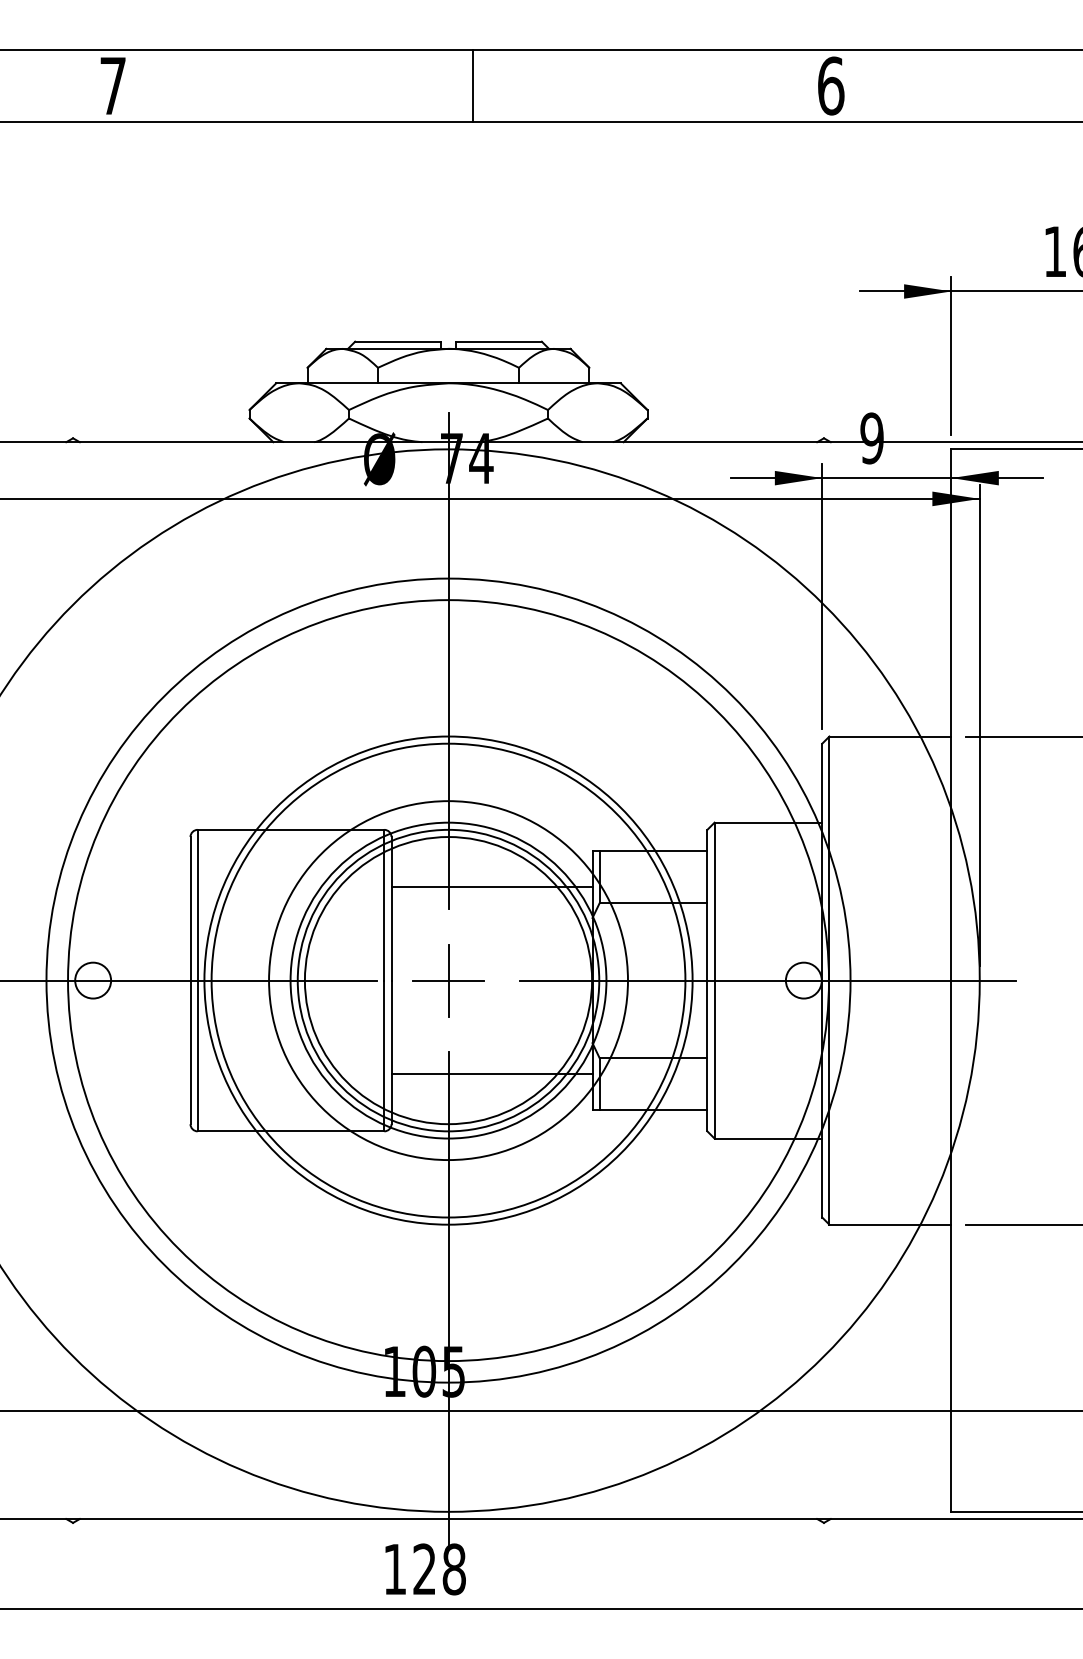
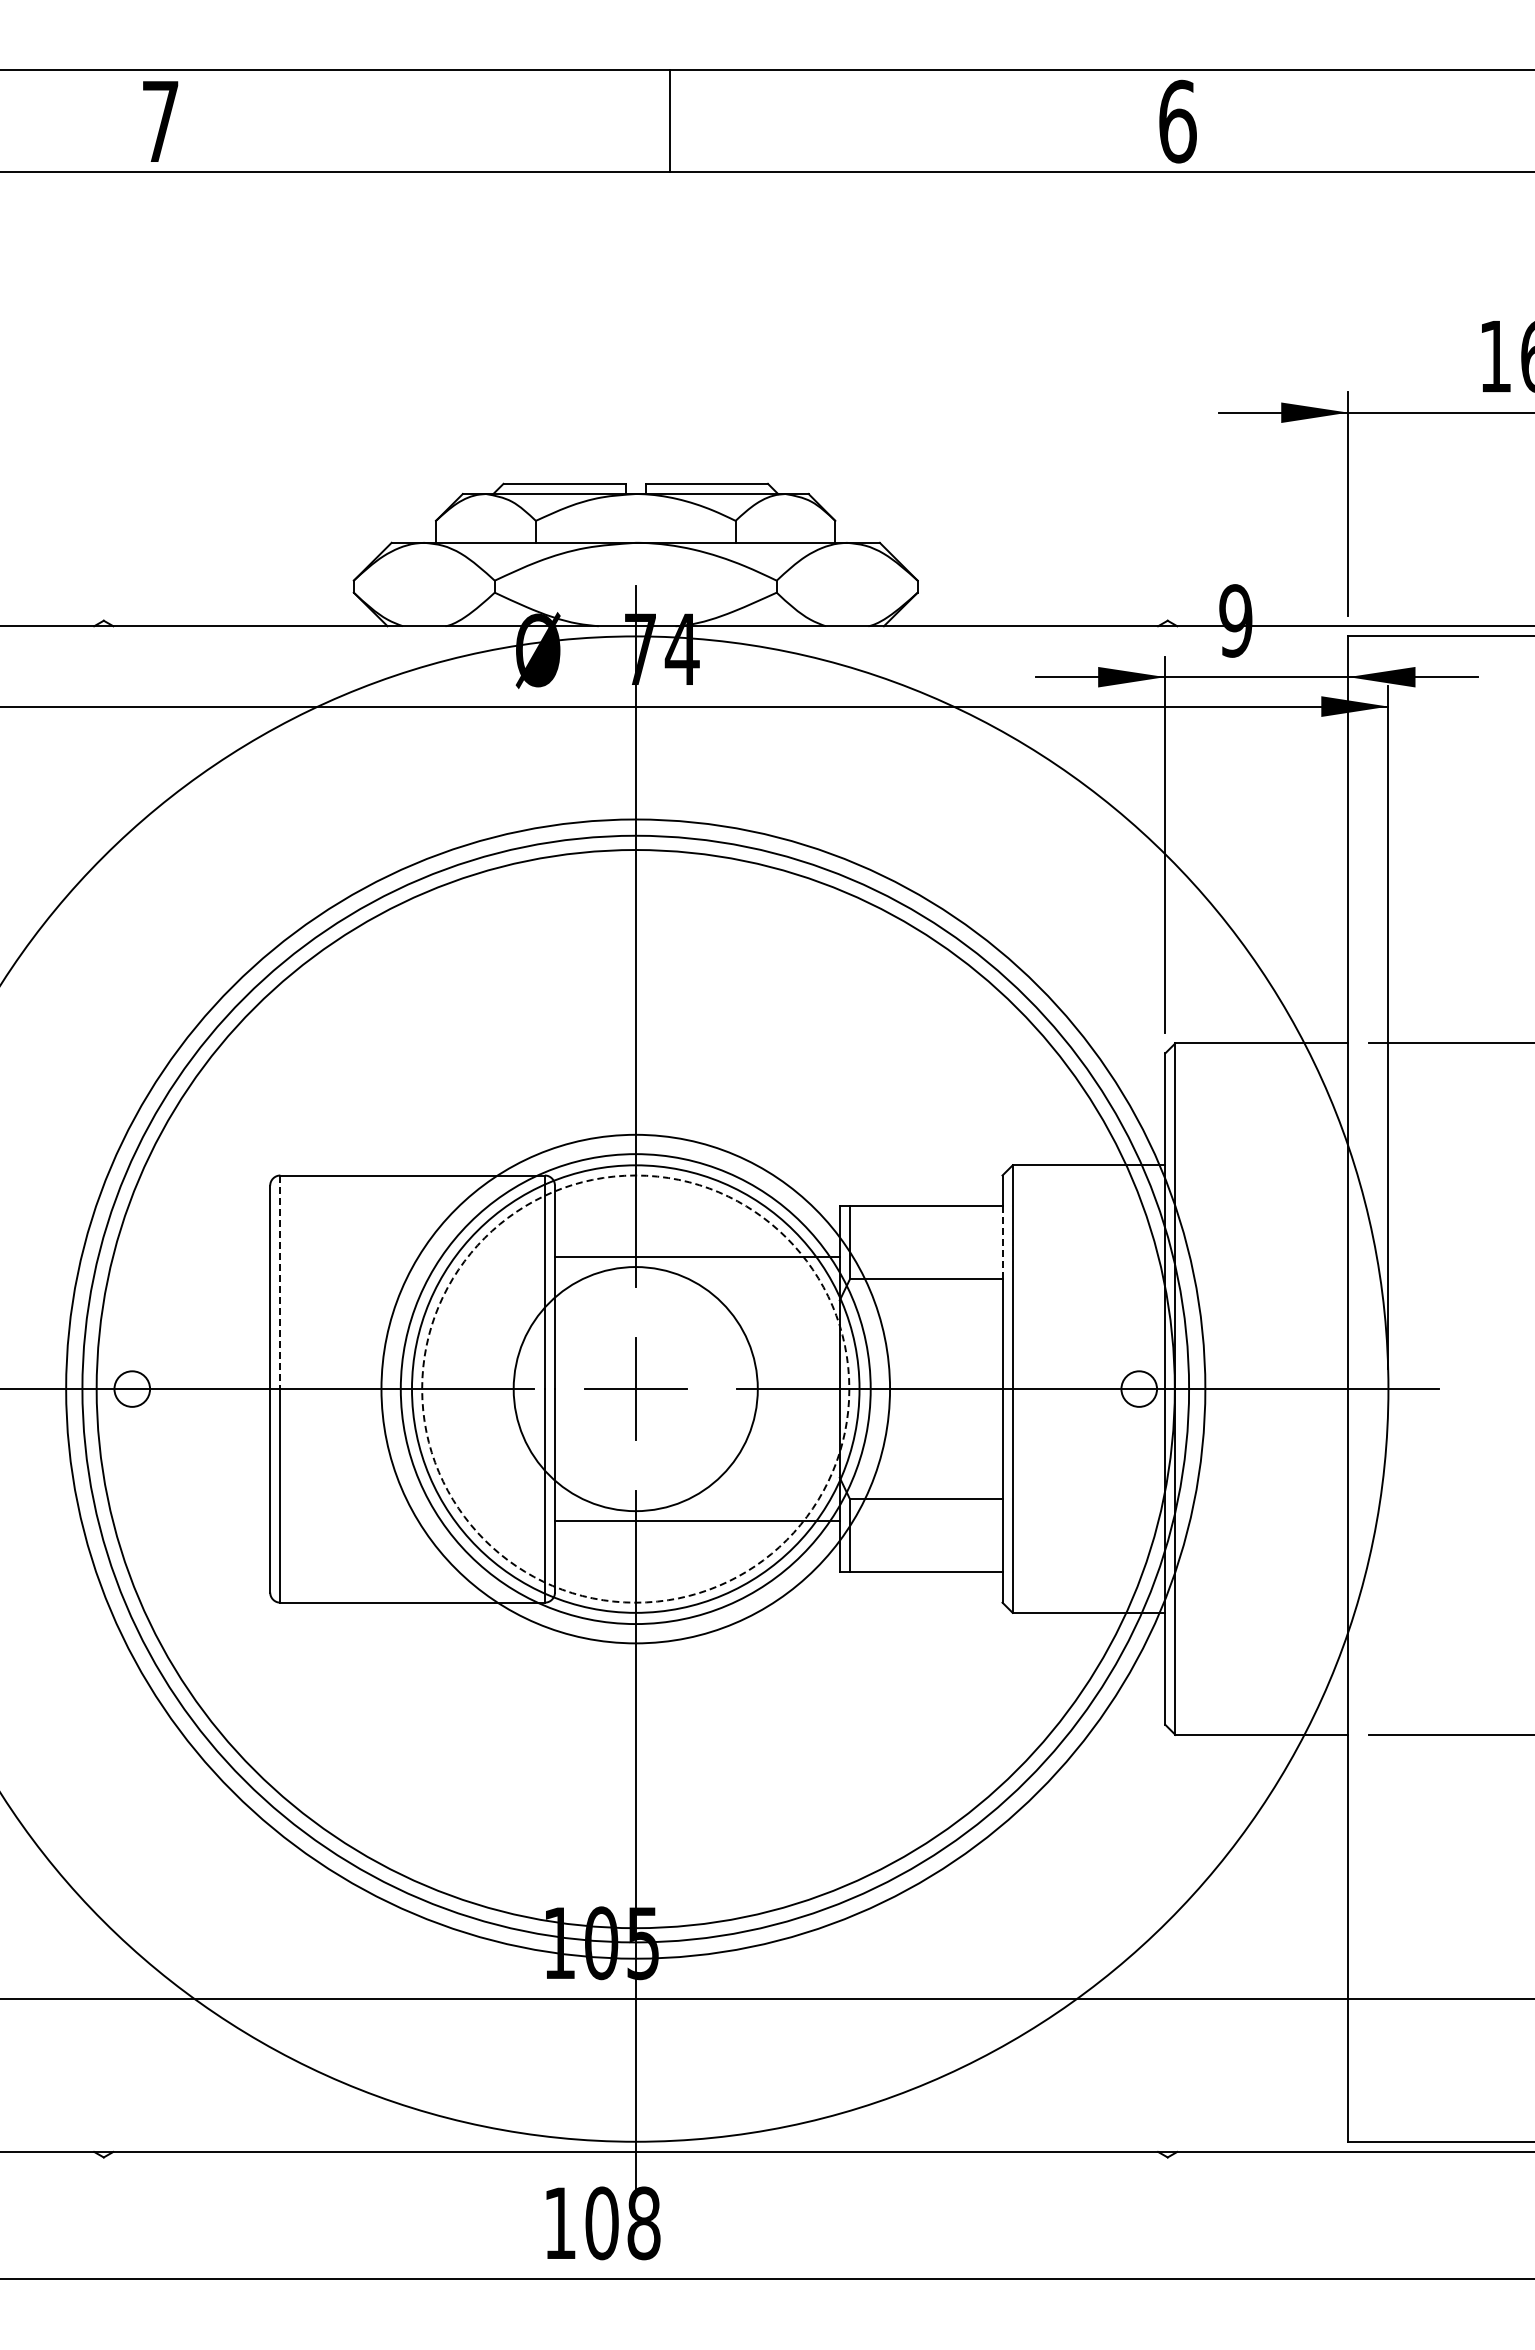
line: (707, 877) -> (1002, 1242), solid -> dashed
line: (197, 905) -> (280, 1282), solid -> dashed
circle: (92, 980) -> (131, 1388), size x0.7
circle: (448, 980) -> (635, 1388), size x0.6
circle: (448, 980) -> (635, 1388), size x0.7
circle: (448, 980) -> (635, 1388), size x1.6
circle: (448, 980) -> (635, 1388), solid -> dashed
circle: (803, 980) -> (1138, 1388), size x0.7
text: (424, 1569) -> (601, 2223), 128 -> 108

